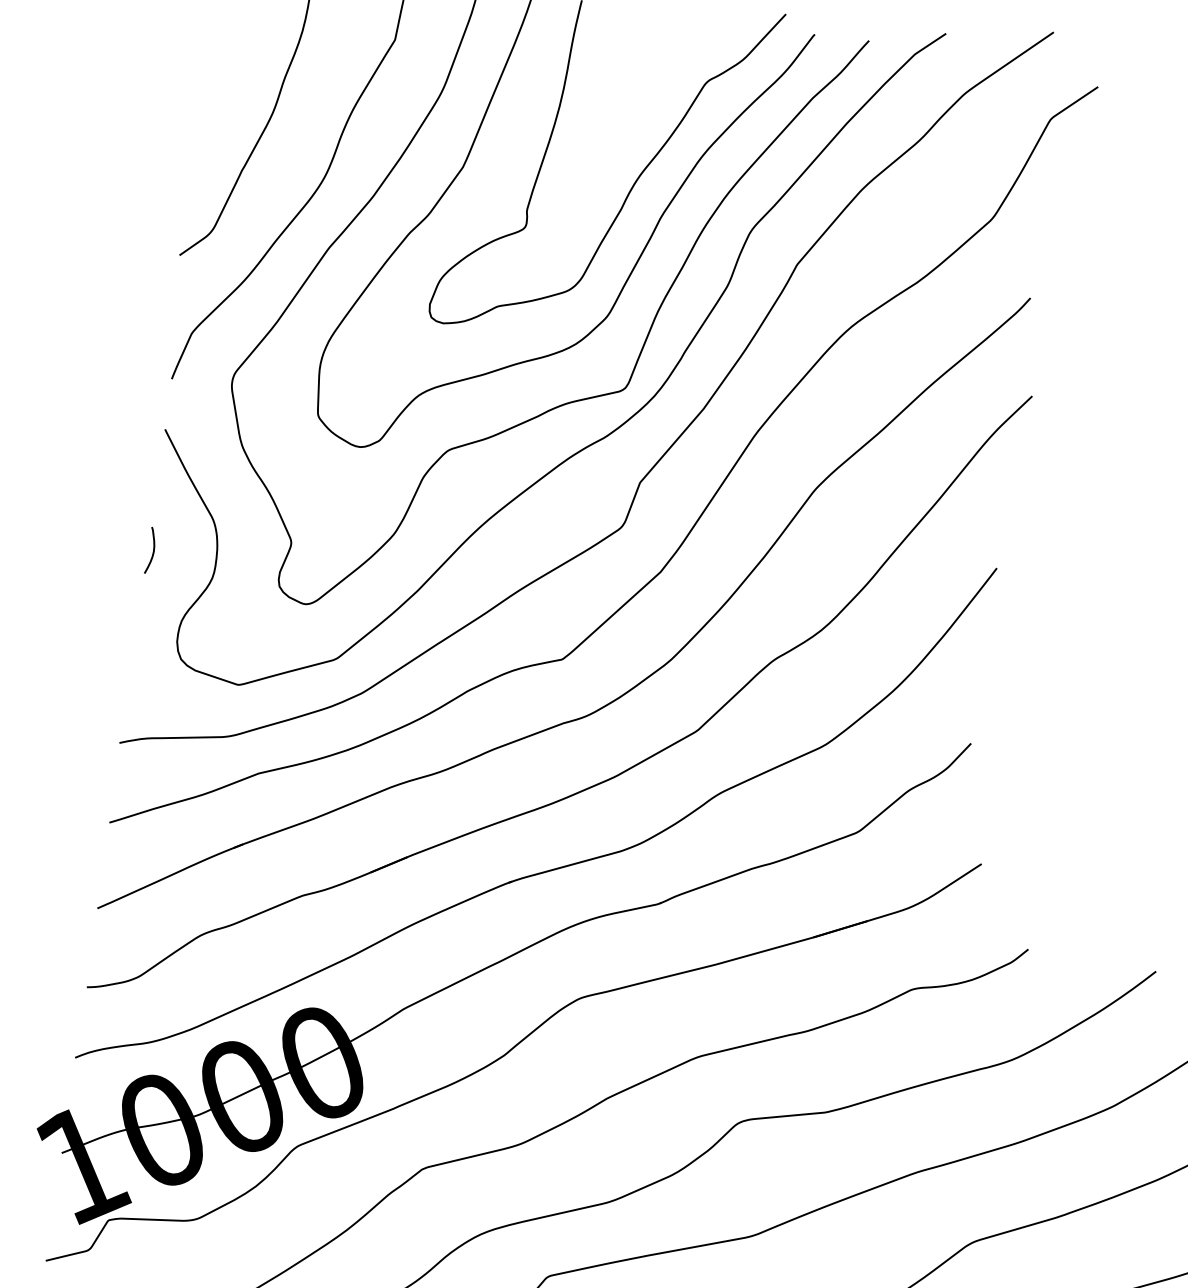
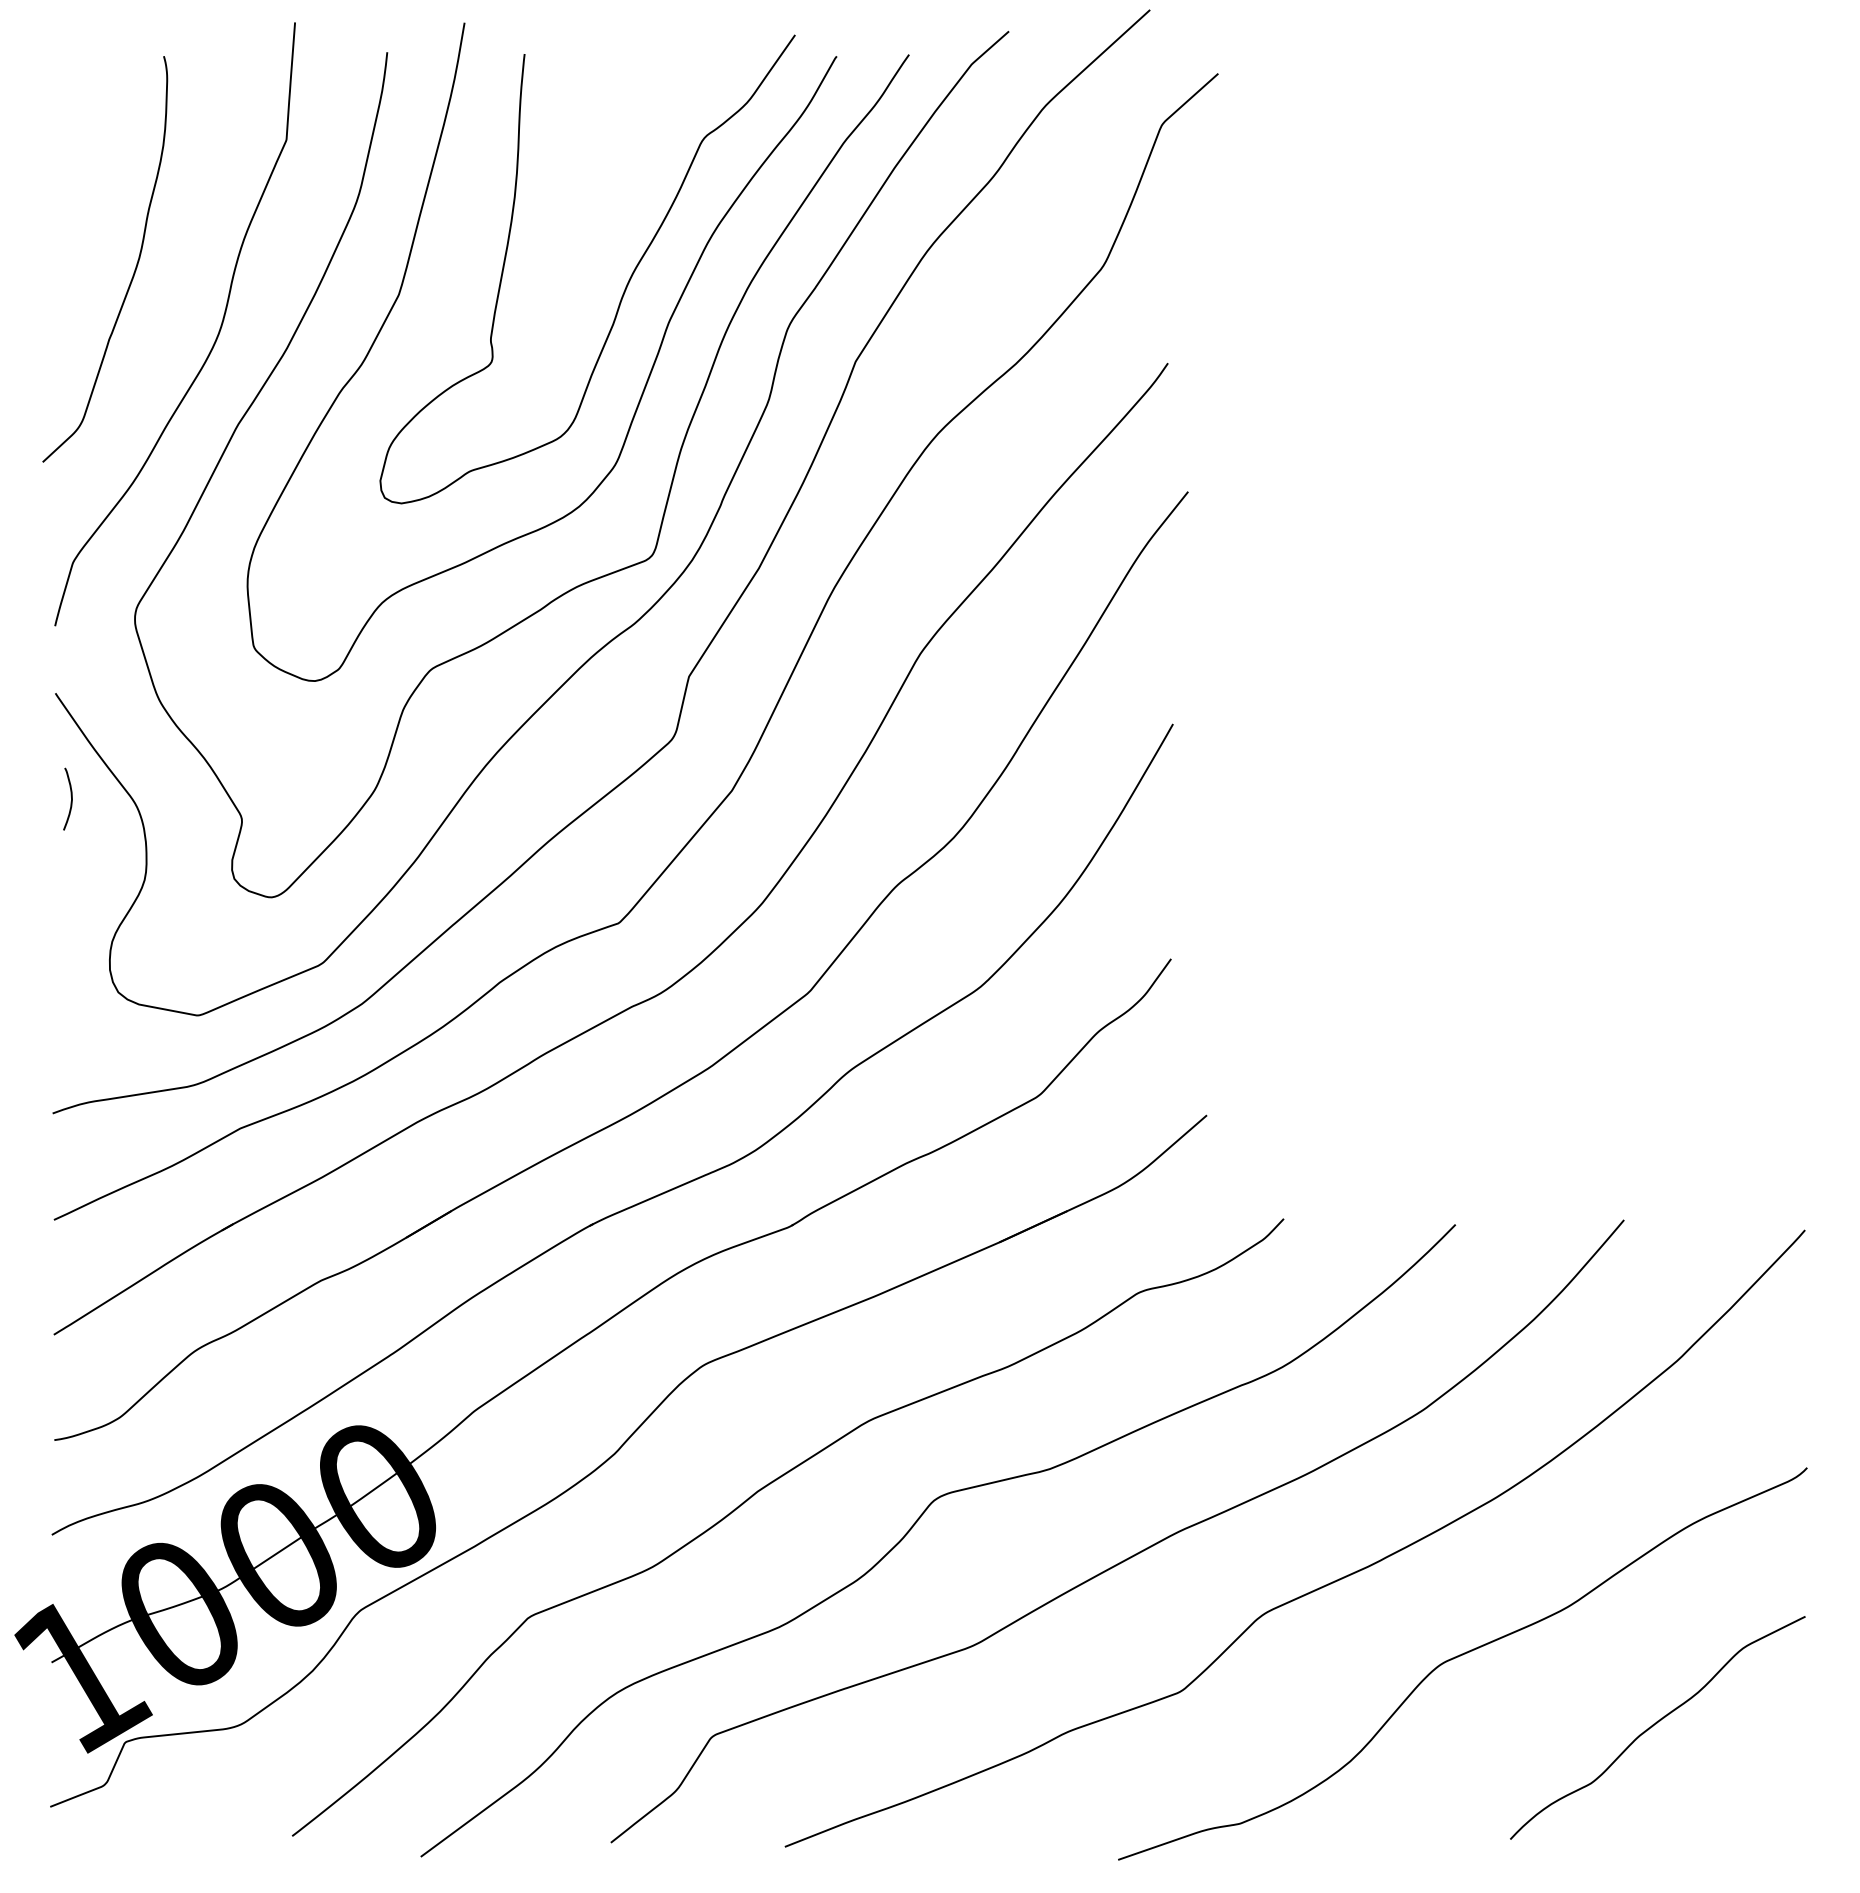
curve: (153, 550) -> (71, 798), moved

